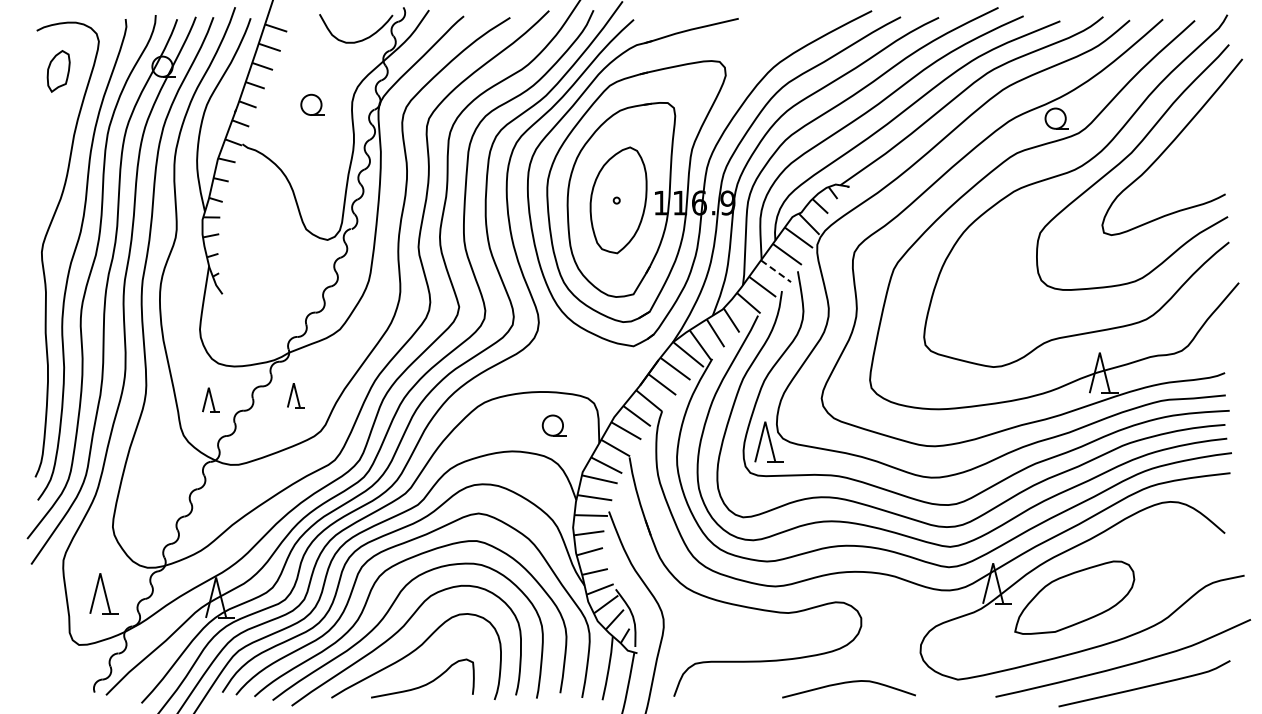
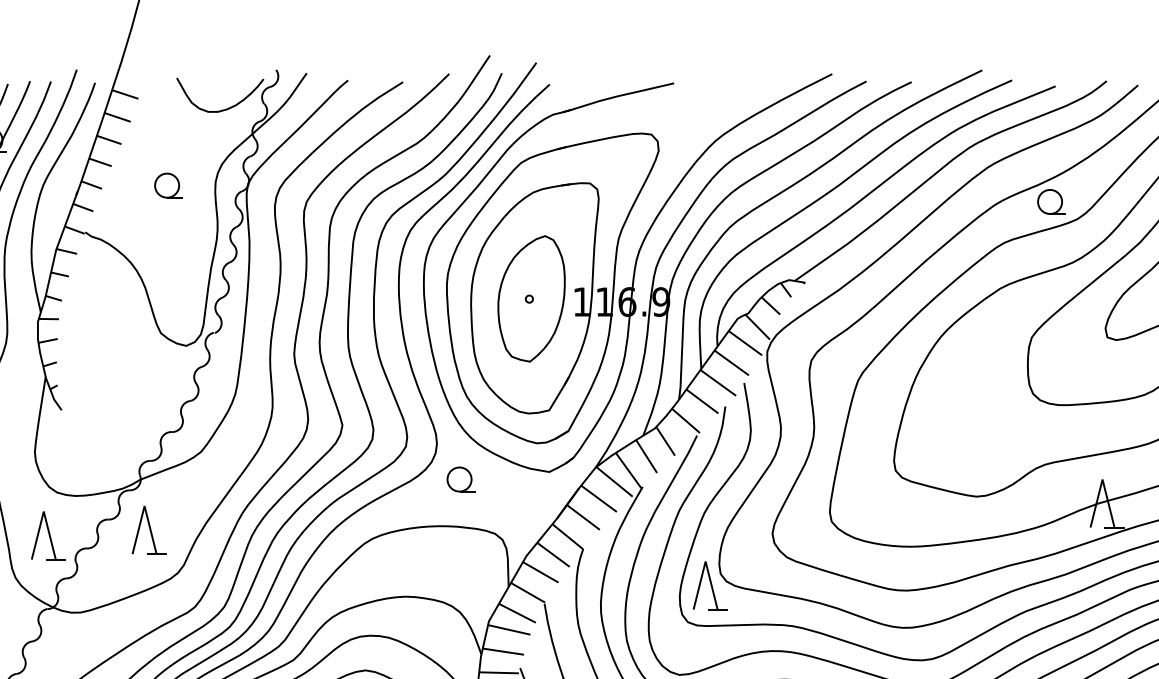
line: (776, 271) -> (718, 383), dashed -> solid
part: (295, 395) -> (148, 530), size x1.67
part: (210, 399) -> (47, 535), size x1.67
part: (553, 425) -> (460, 479), moved

